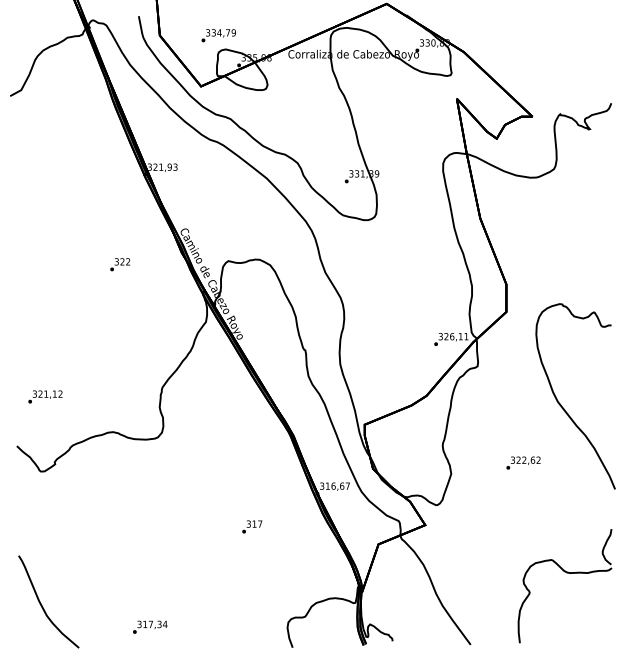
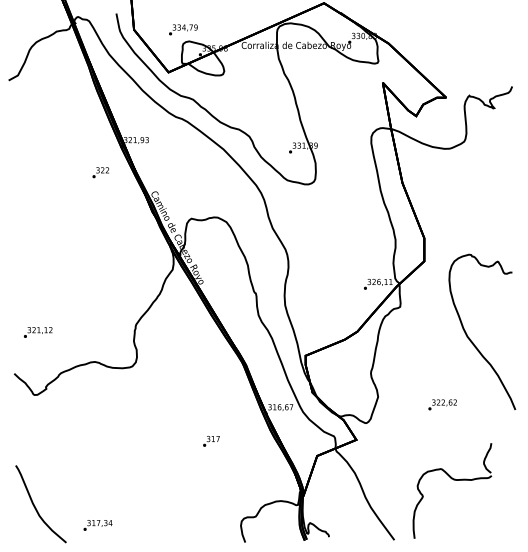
text: (119, 264) -> (100, 172), moved
text: (523, 462) -> (442, 404), moved
part: (566, 573) -> (453, 480), moved
text: (149, 627) -> (97, 525), moved

